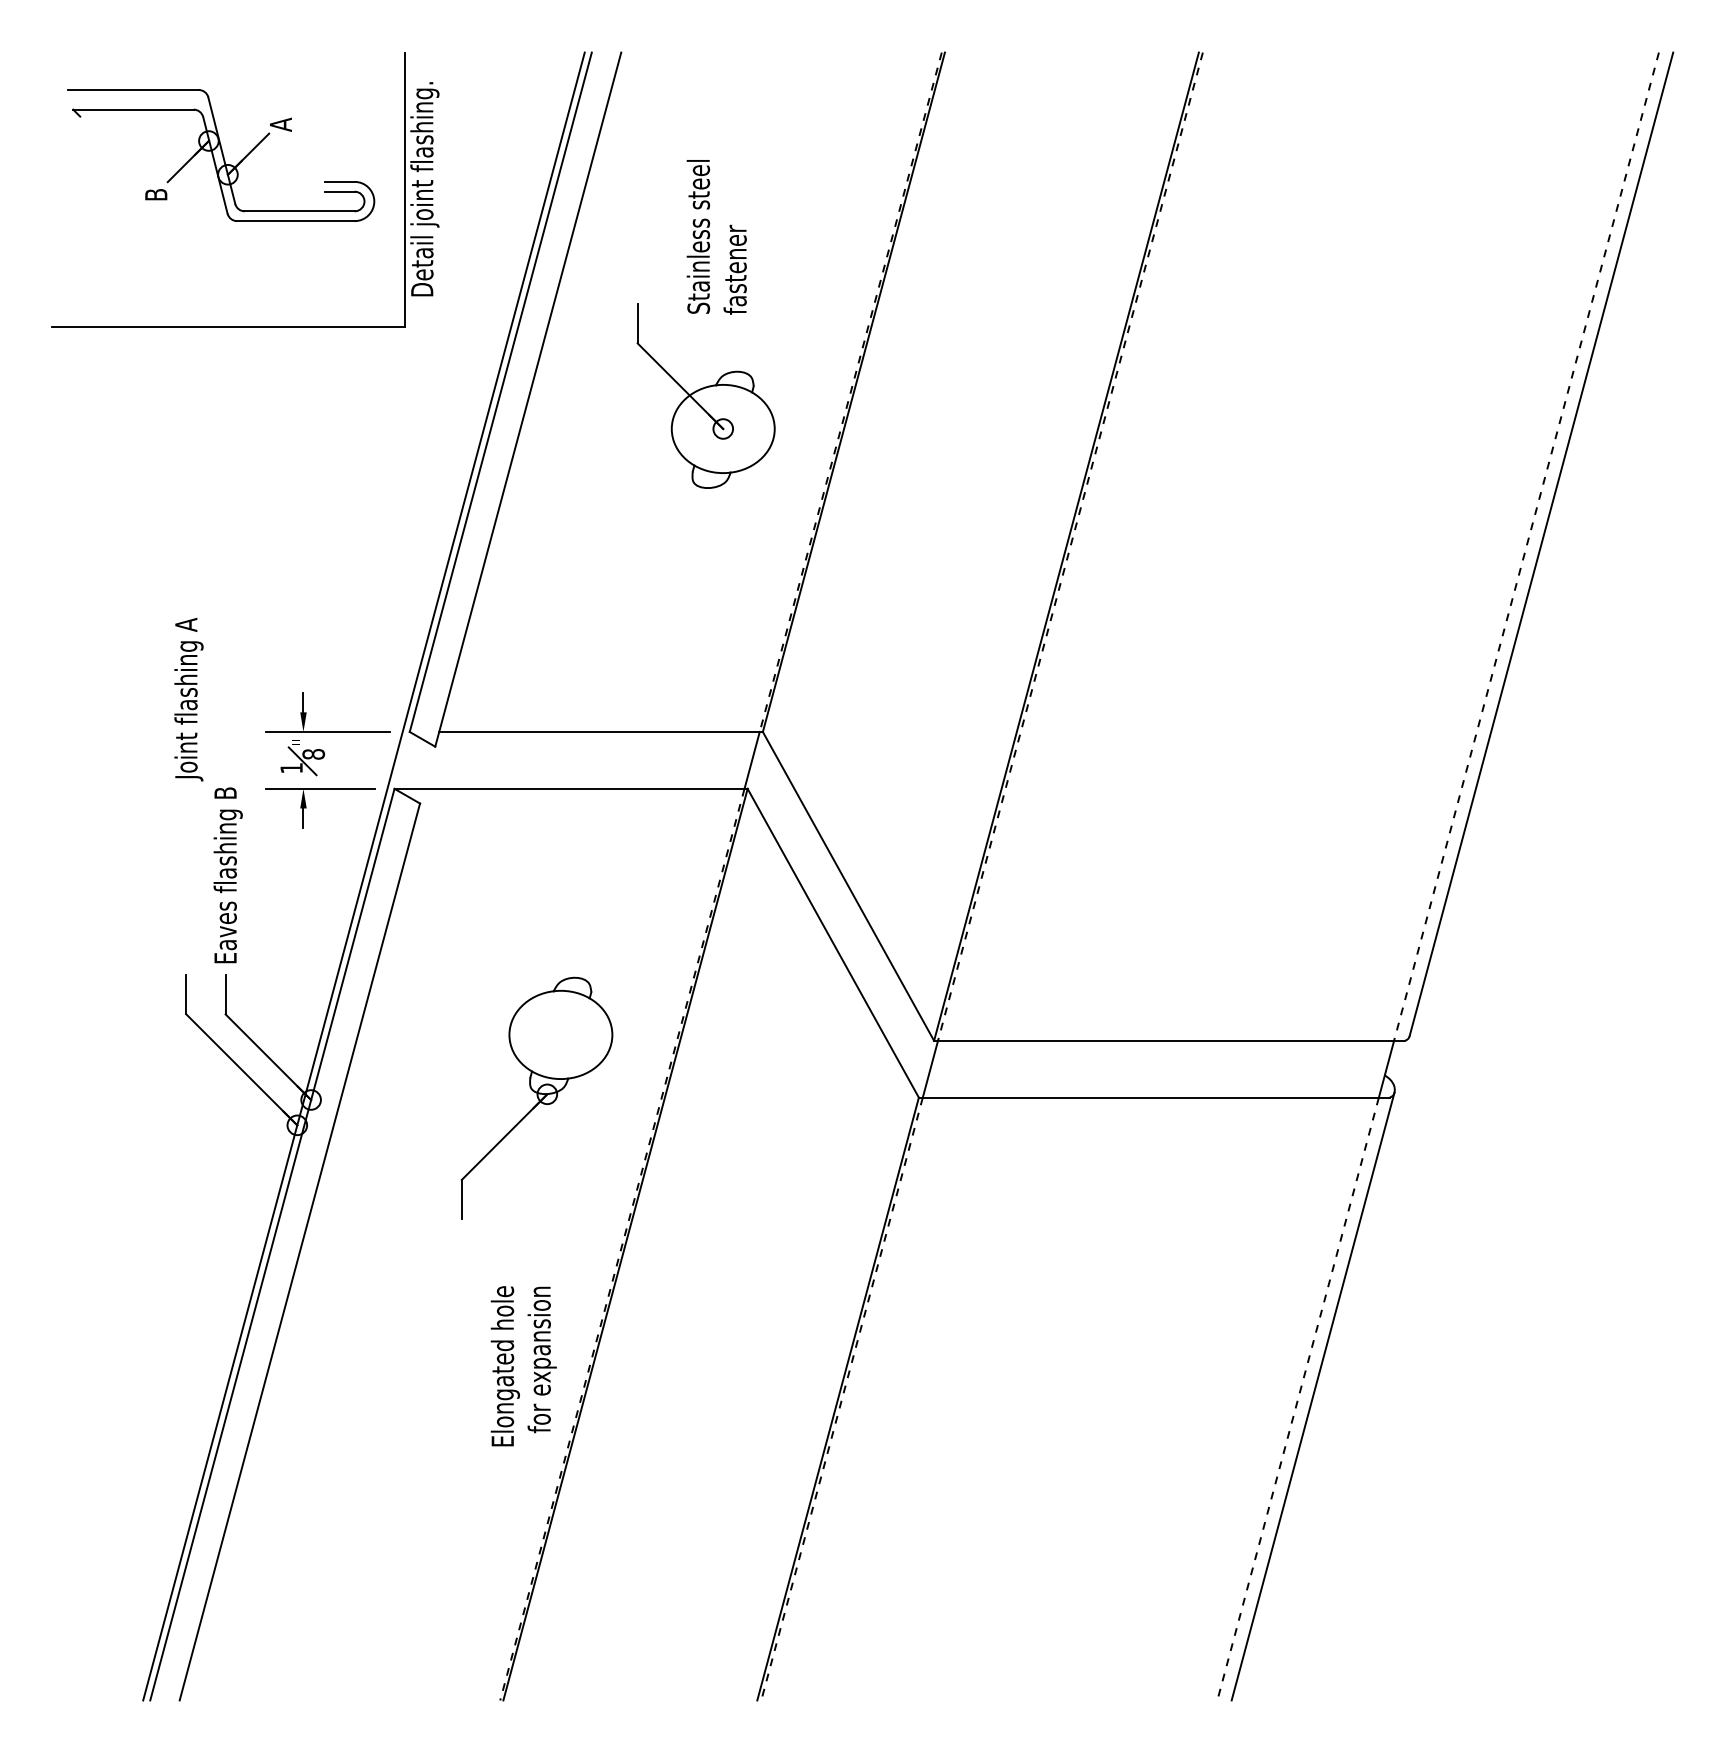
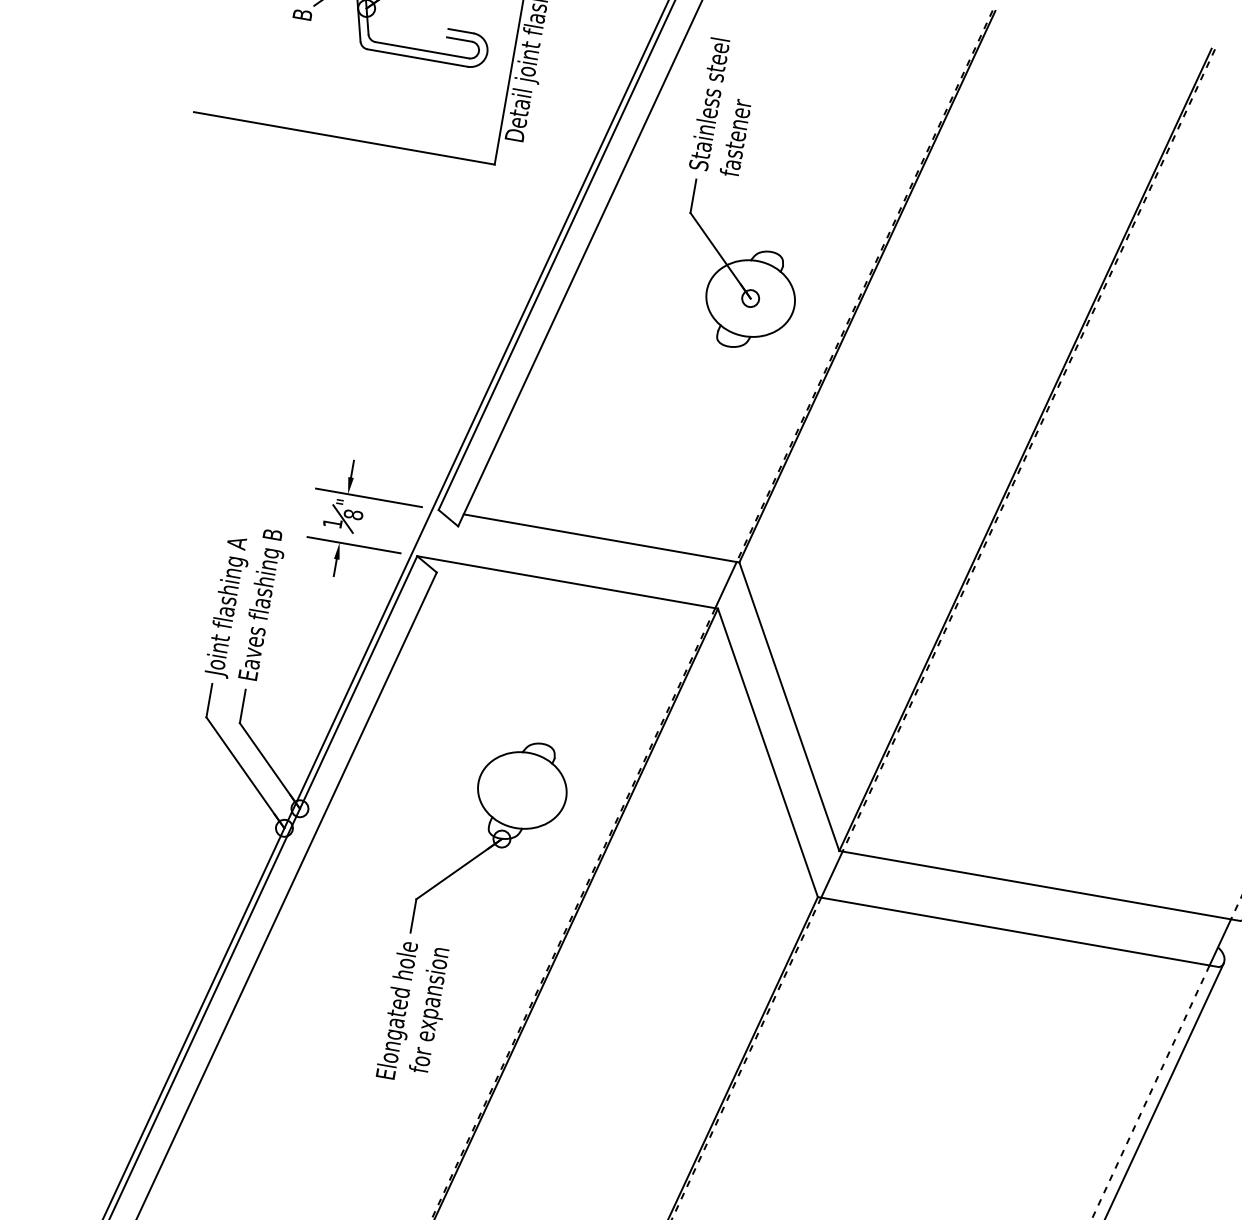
text: (716, 237) -> (724, 107), moved
text: (188, 699) -> (227, 607), moved
text: (523, 1366) -> (414, 1013), moved

